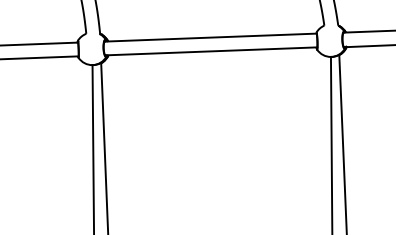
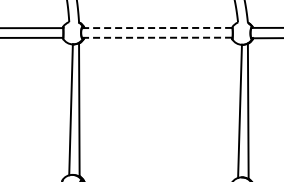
line: (209, 38) -> (156, 28), solid -> dashed
line: (211, 50) -> (157, 37), solid -> dashed

